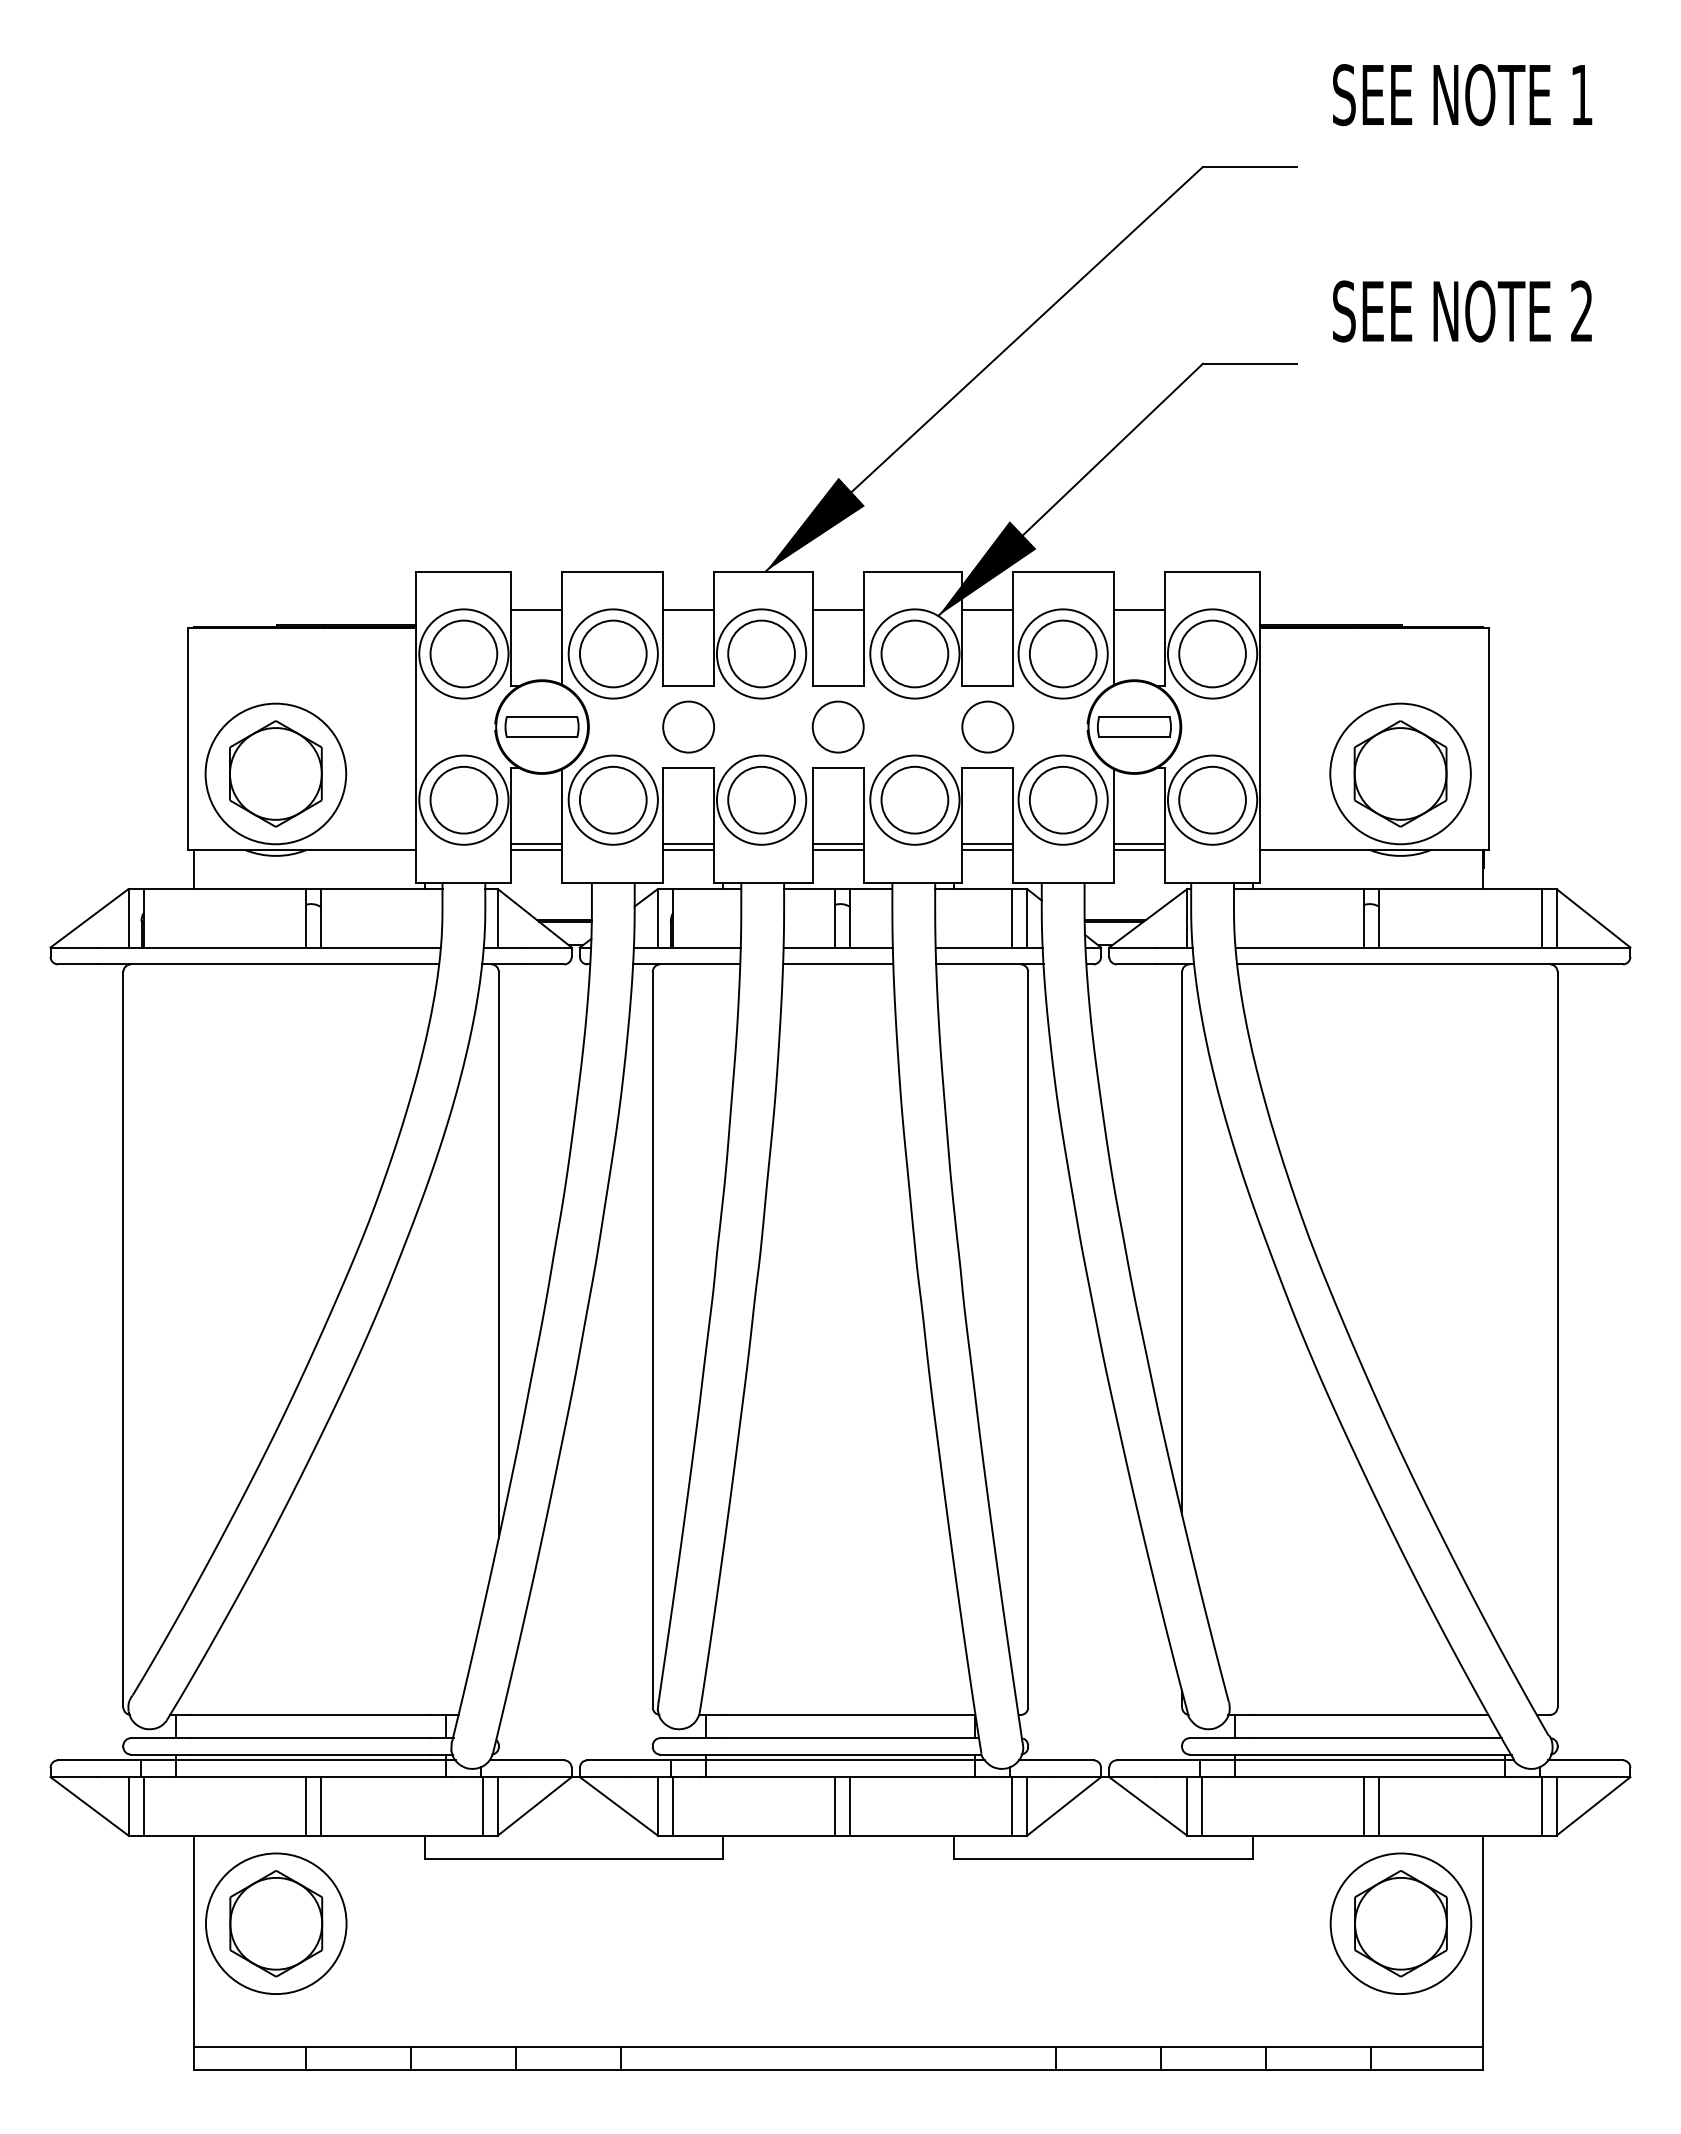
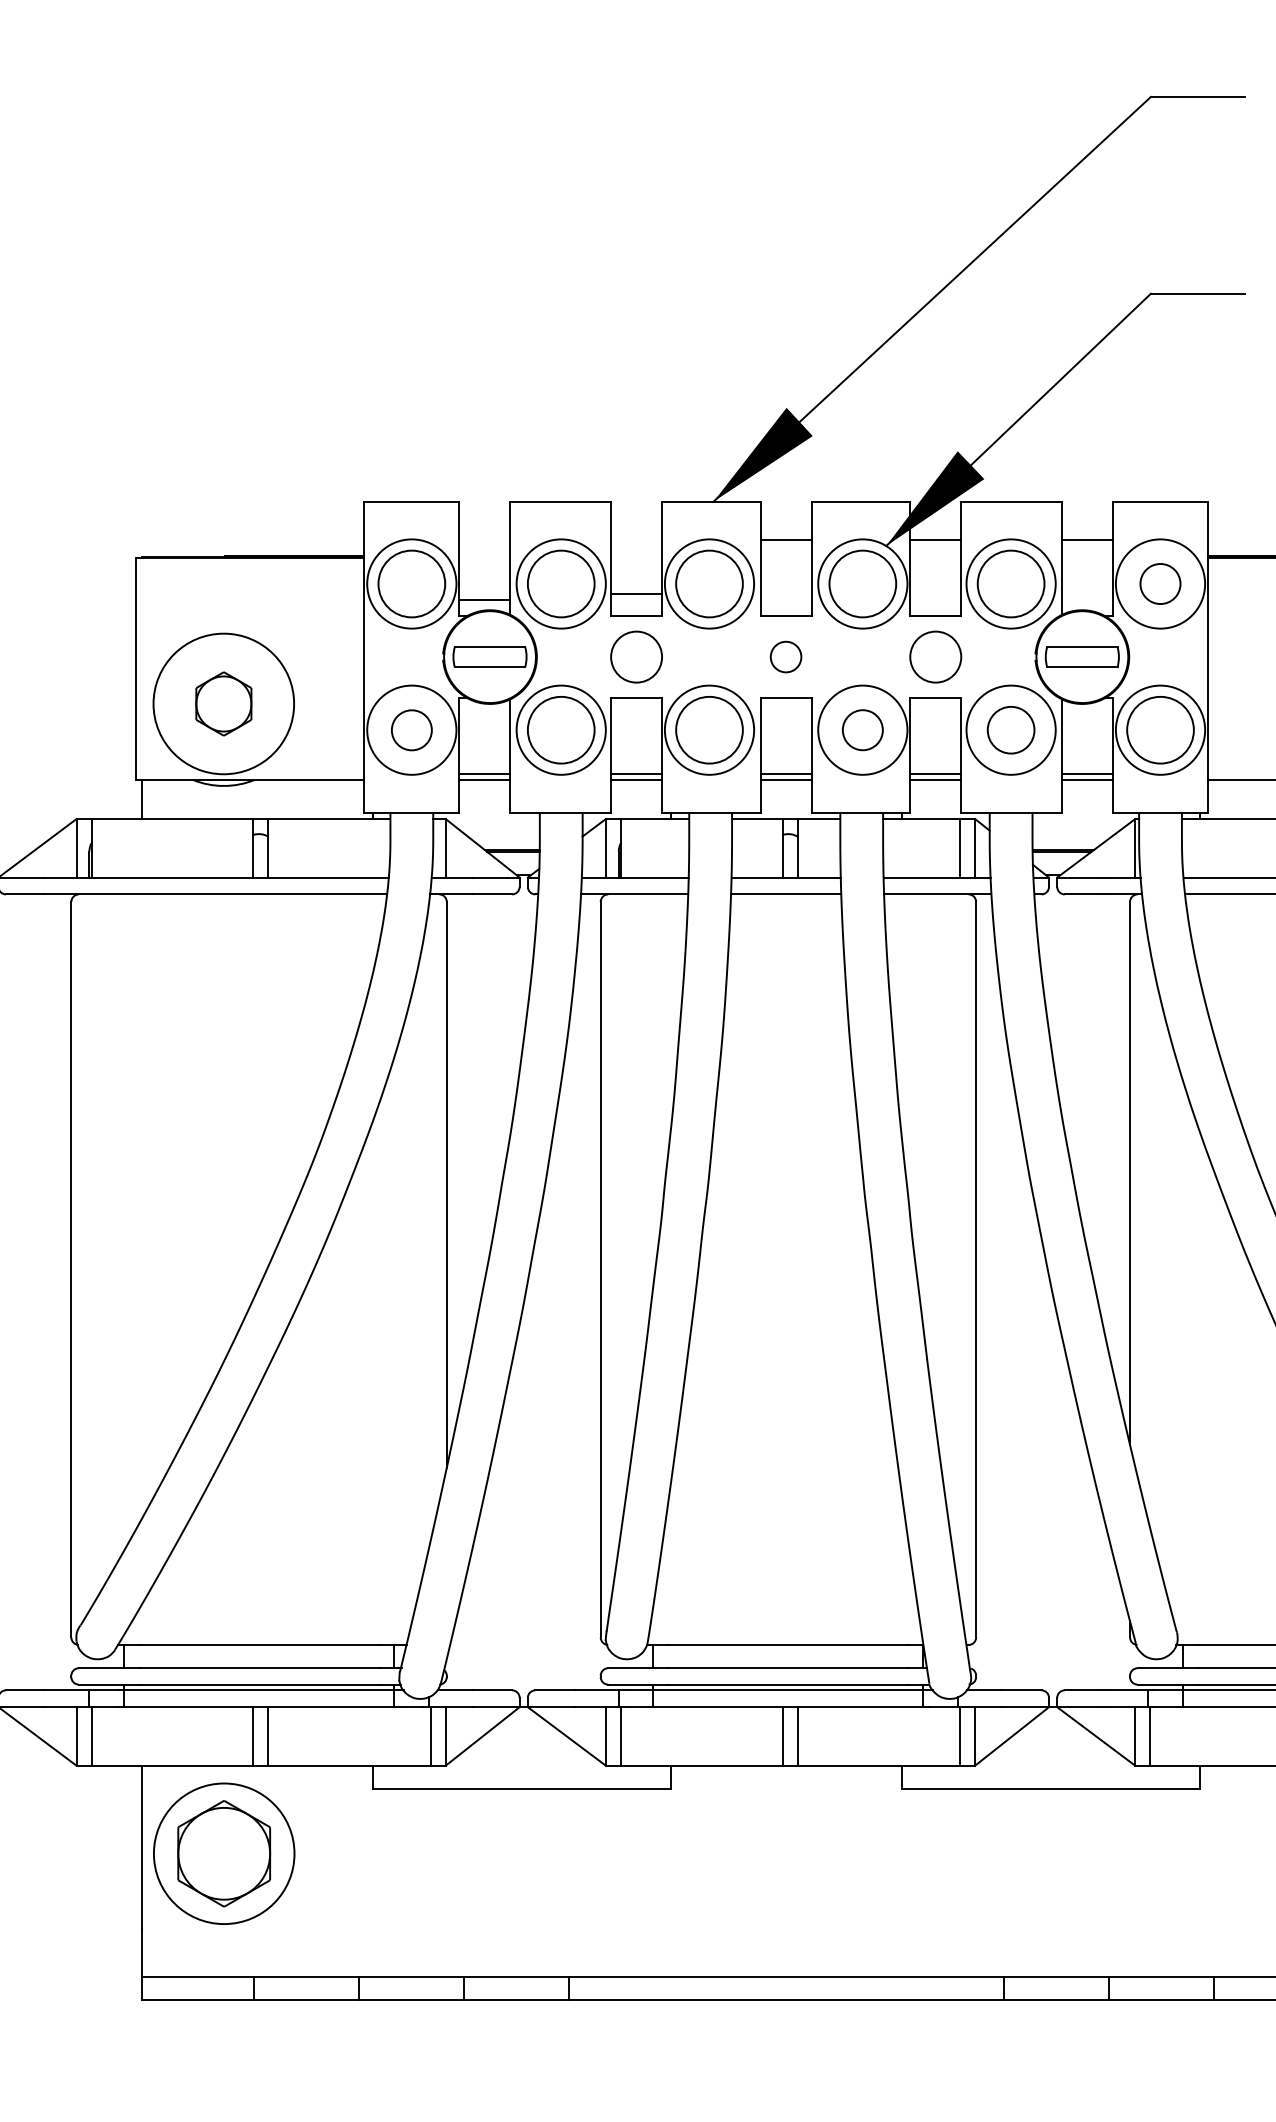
line: (536, 610) -> (484, 600), moved
line: (688, 610) -> (636, 594), moved
circle: (1212, 653) -> (1160, 583), size x0.6
circle: (837, 726) -> (785, 656), size x0.6
part: (275, 773) -> (223, 703), size x0.6
circle: (914, 799) -> (862, 729), size x0.6
circle: (1062, 799) -> (1010, 729), size x0.7
circle: (463, 800) -> (411, 730), size x0.6

